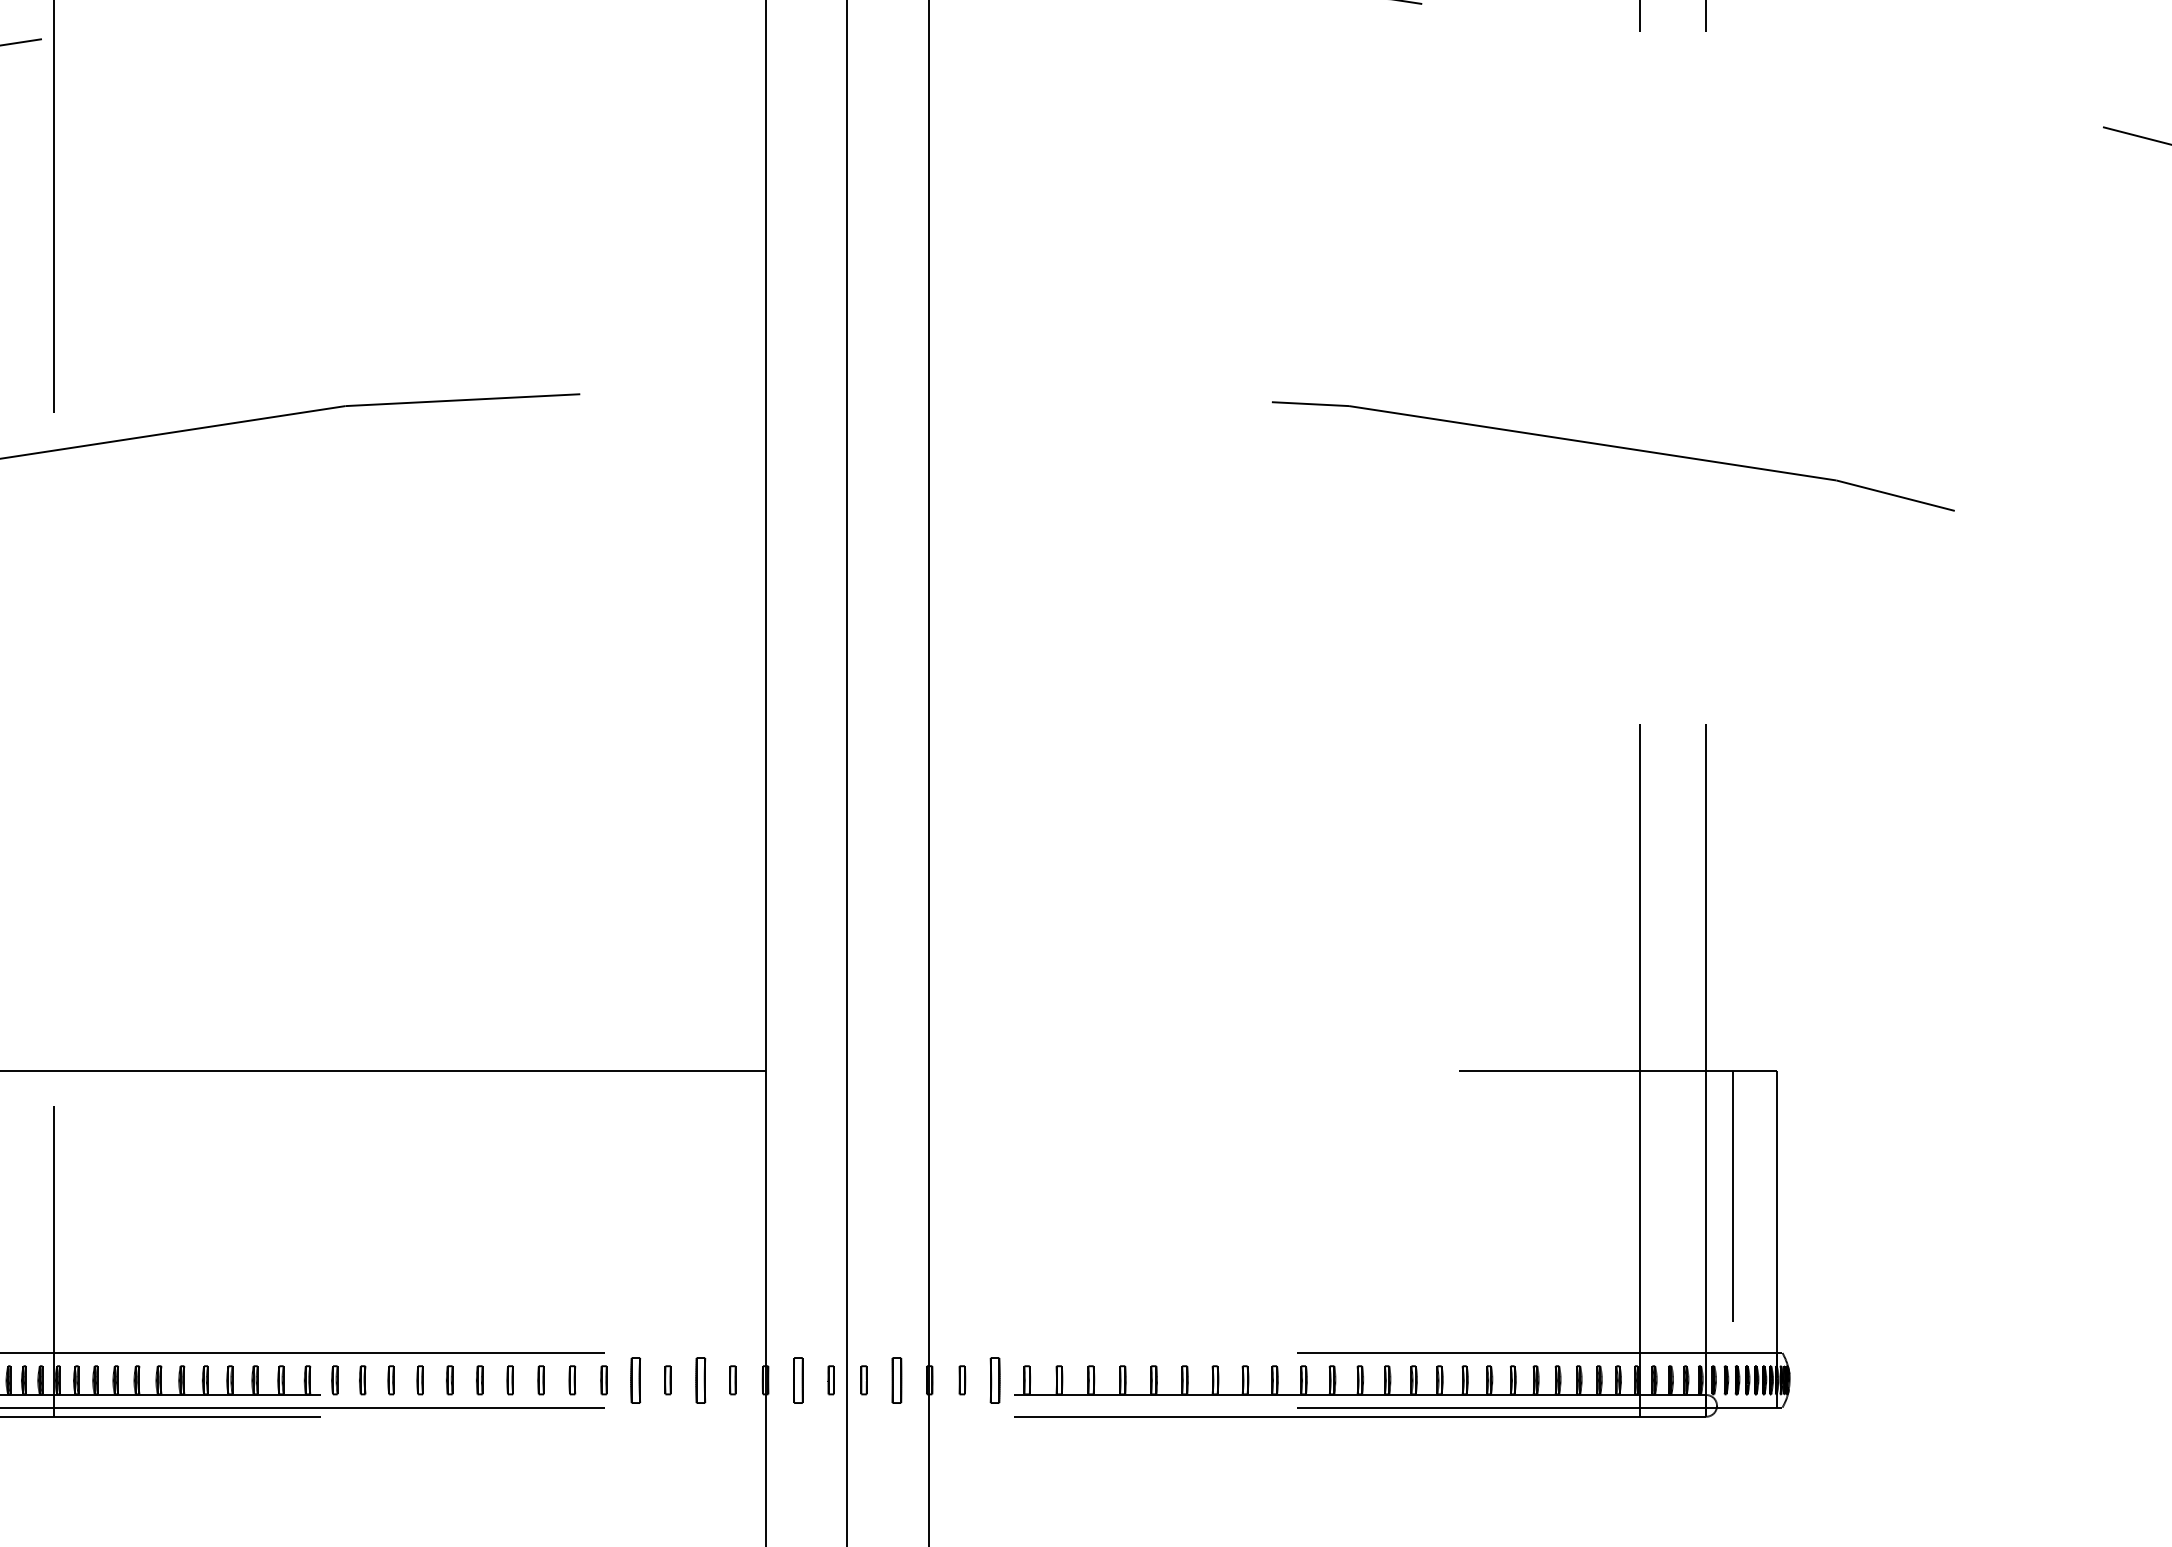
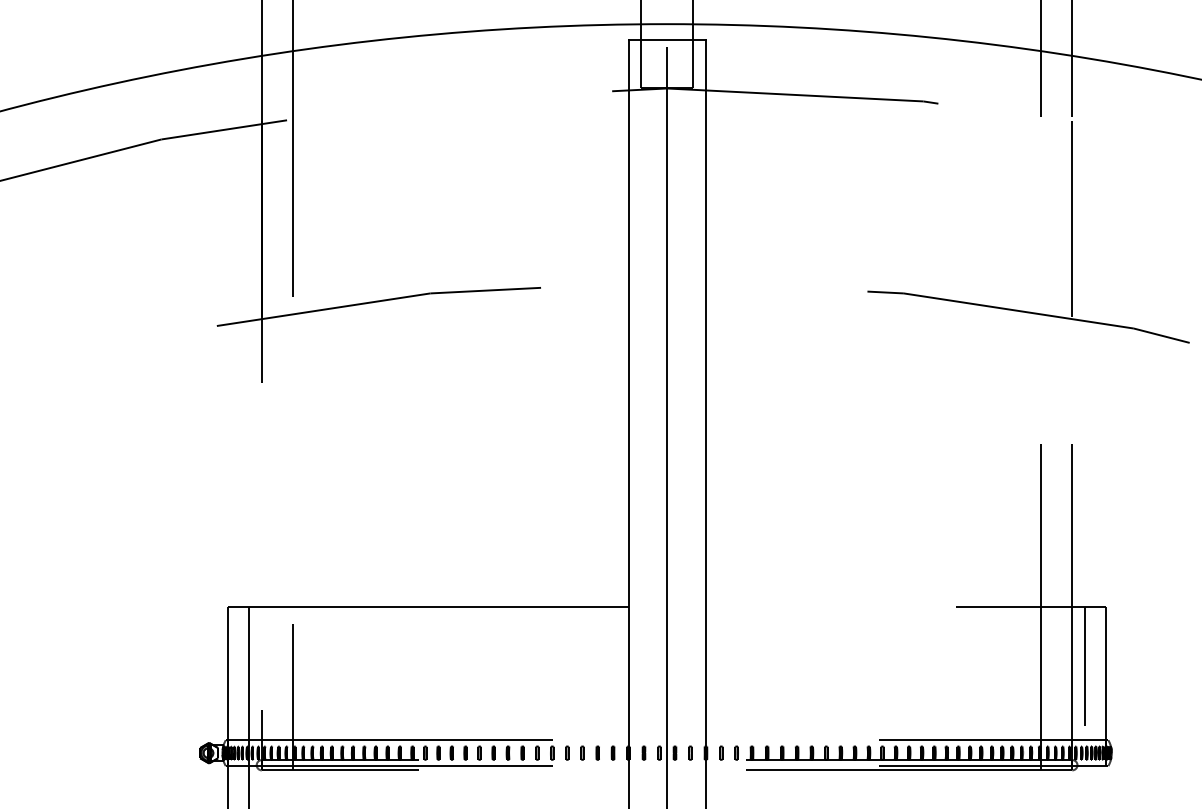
line: (1706, 249) -> (1072, 219), added
part: (636, 1378) -> (567, 752), size x0.62
part: (699, 1378) -> (597, 752), size x0.62
part: (797, 1378) -> (643, 752), size x0.62
part: (896, 1378) -> (690, 752), size x0.62
part: (994, 1378) -> (736, 752), size x0.62

